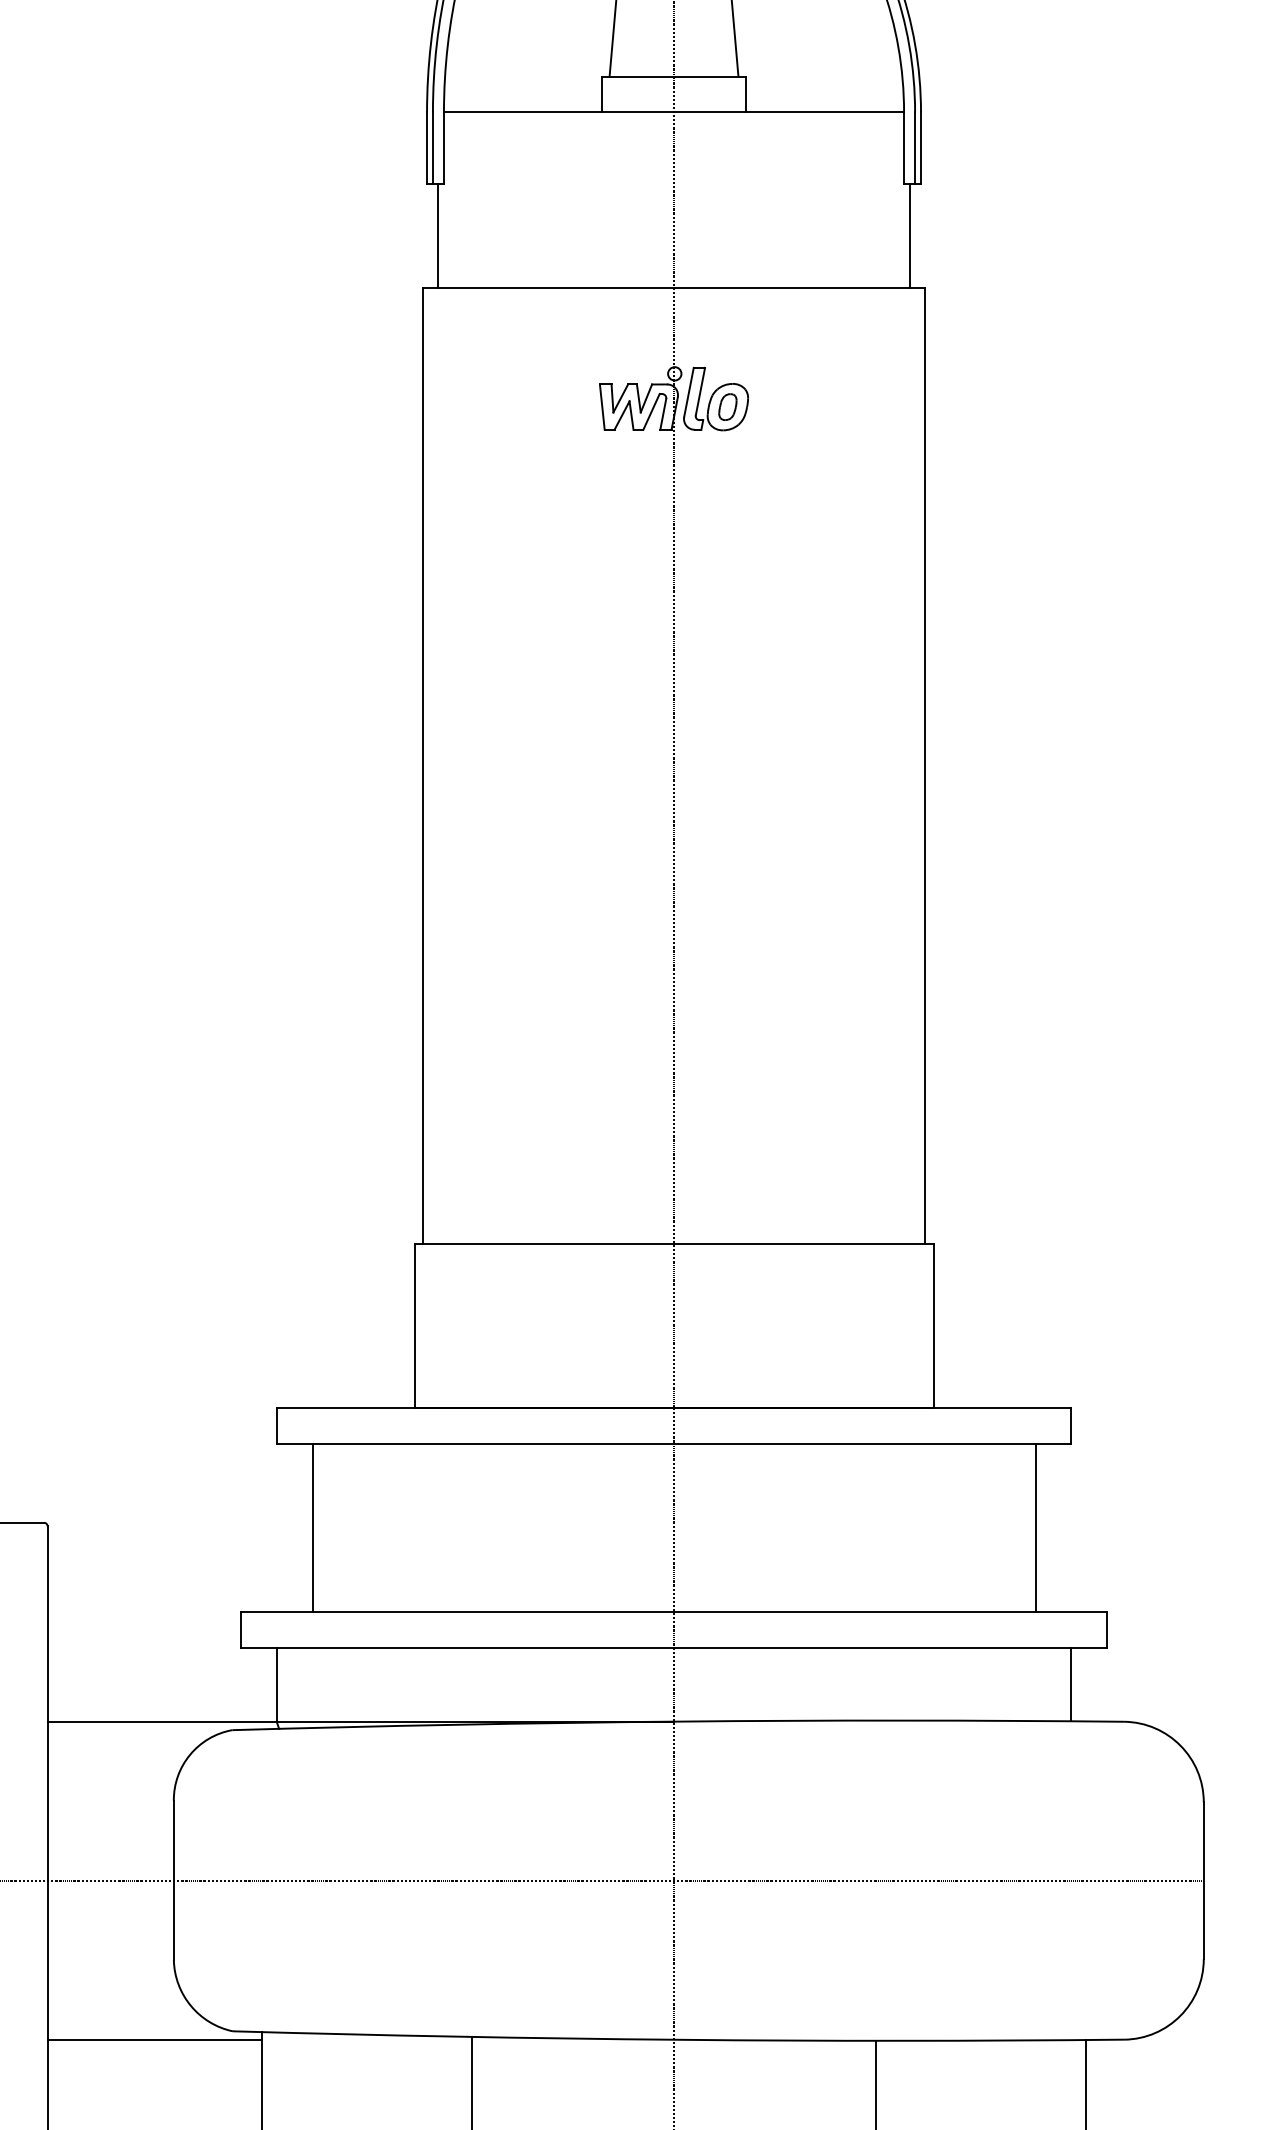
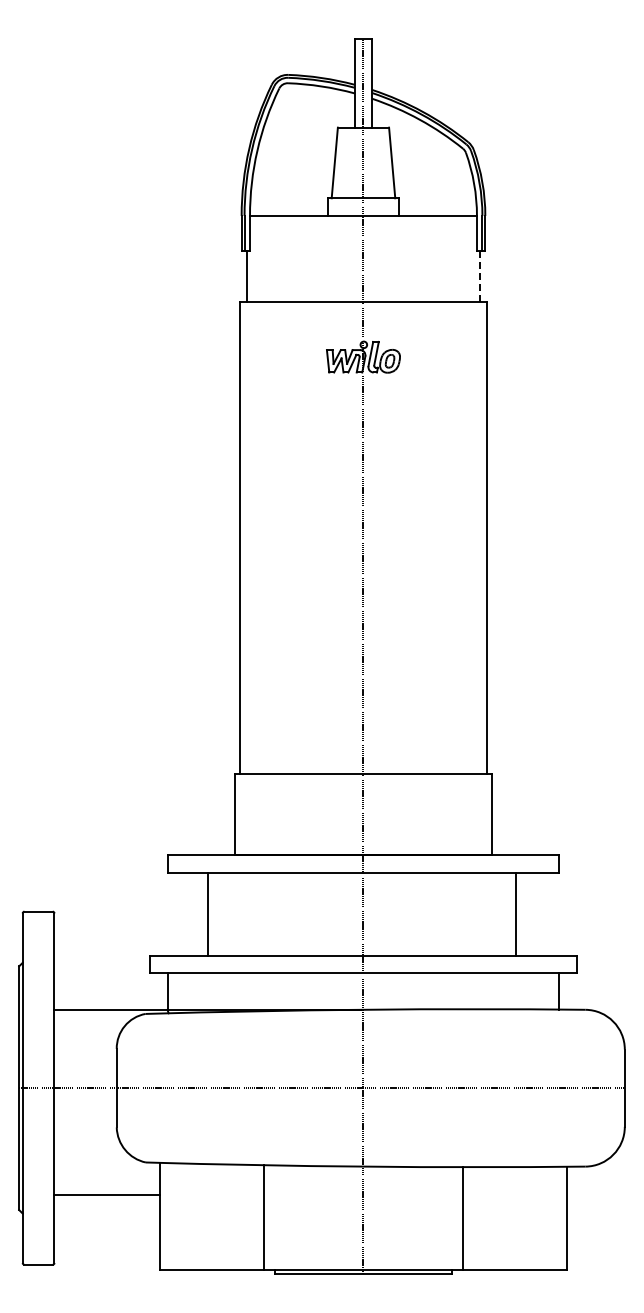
line: (911, 235) -> (480, 276), solid -> dashed
line: (313, 1526) -> (208, 913), moved
line: (1034, 1526) -> (515, 913), moved
line: (155, 2039) -> (107, 1194), moved

